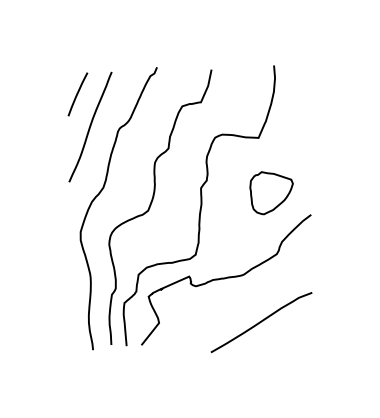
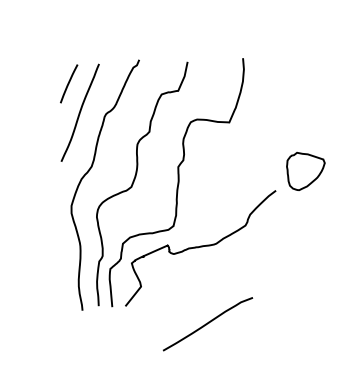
part: (271, 192) -> (305, 170), moved
curve: (261, 322) -> (207, 324), moved

